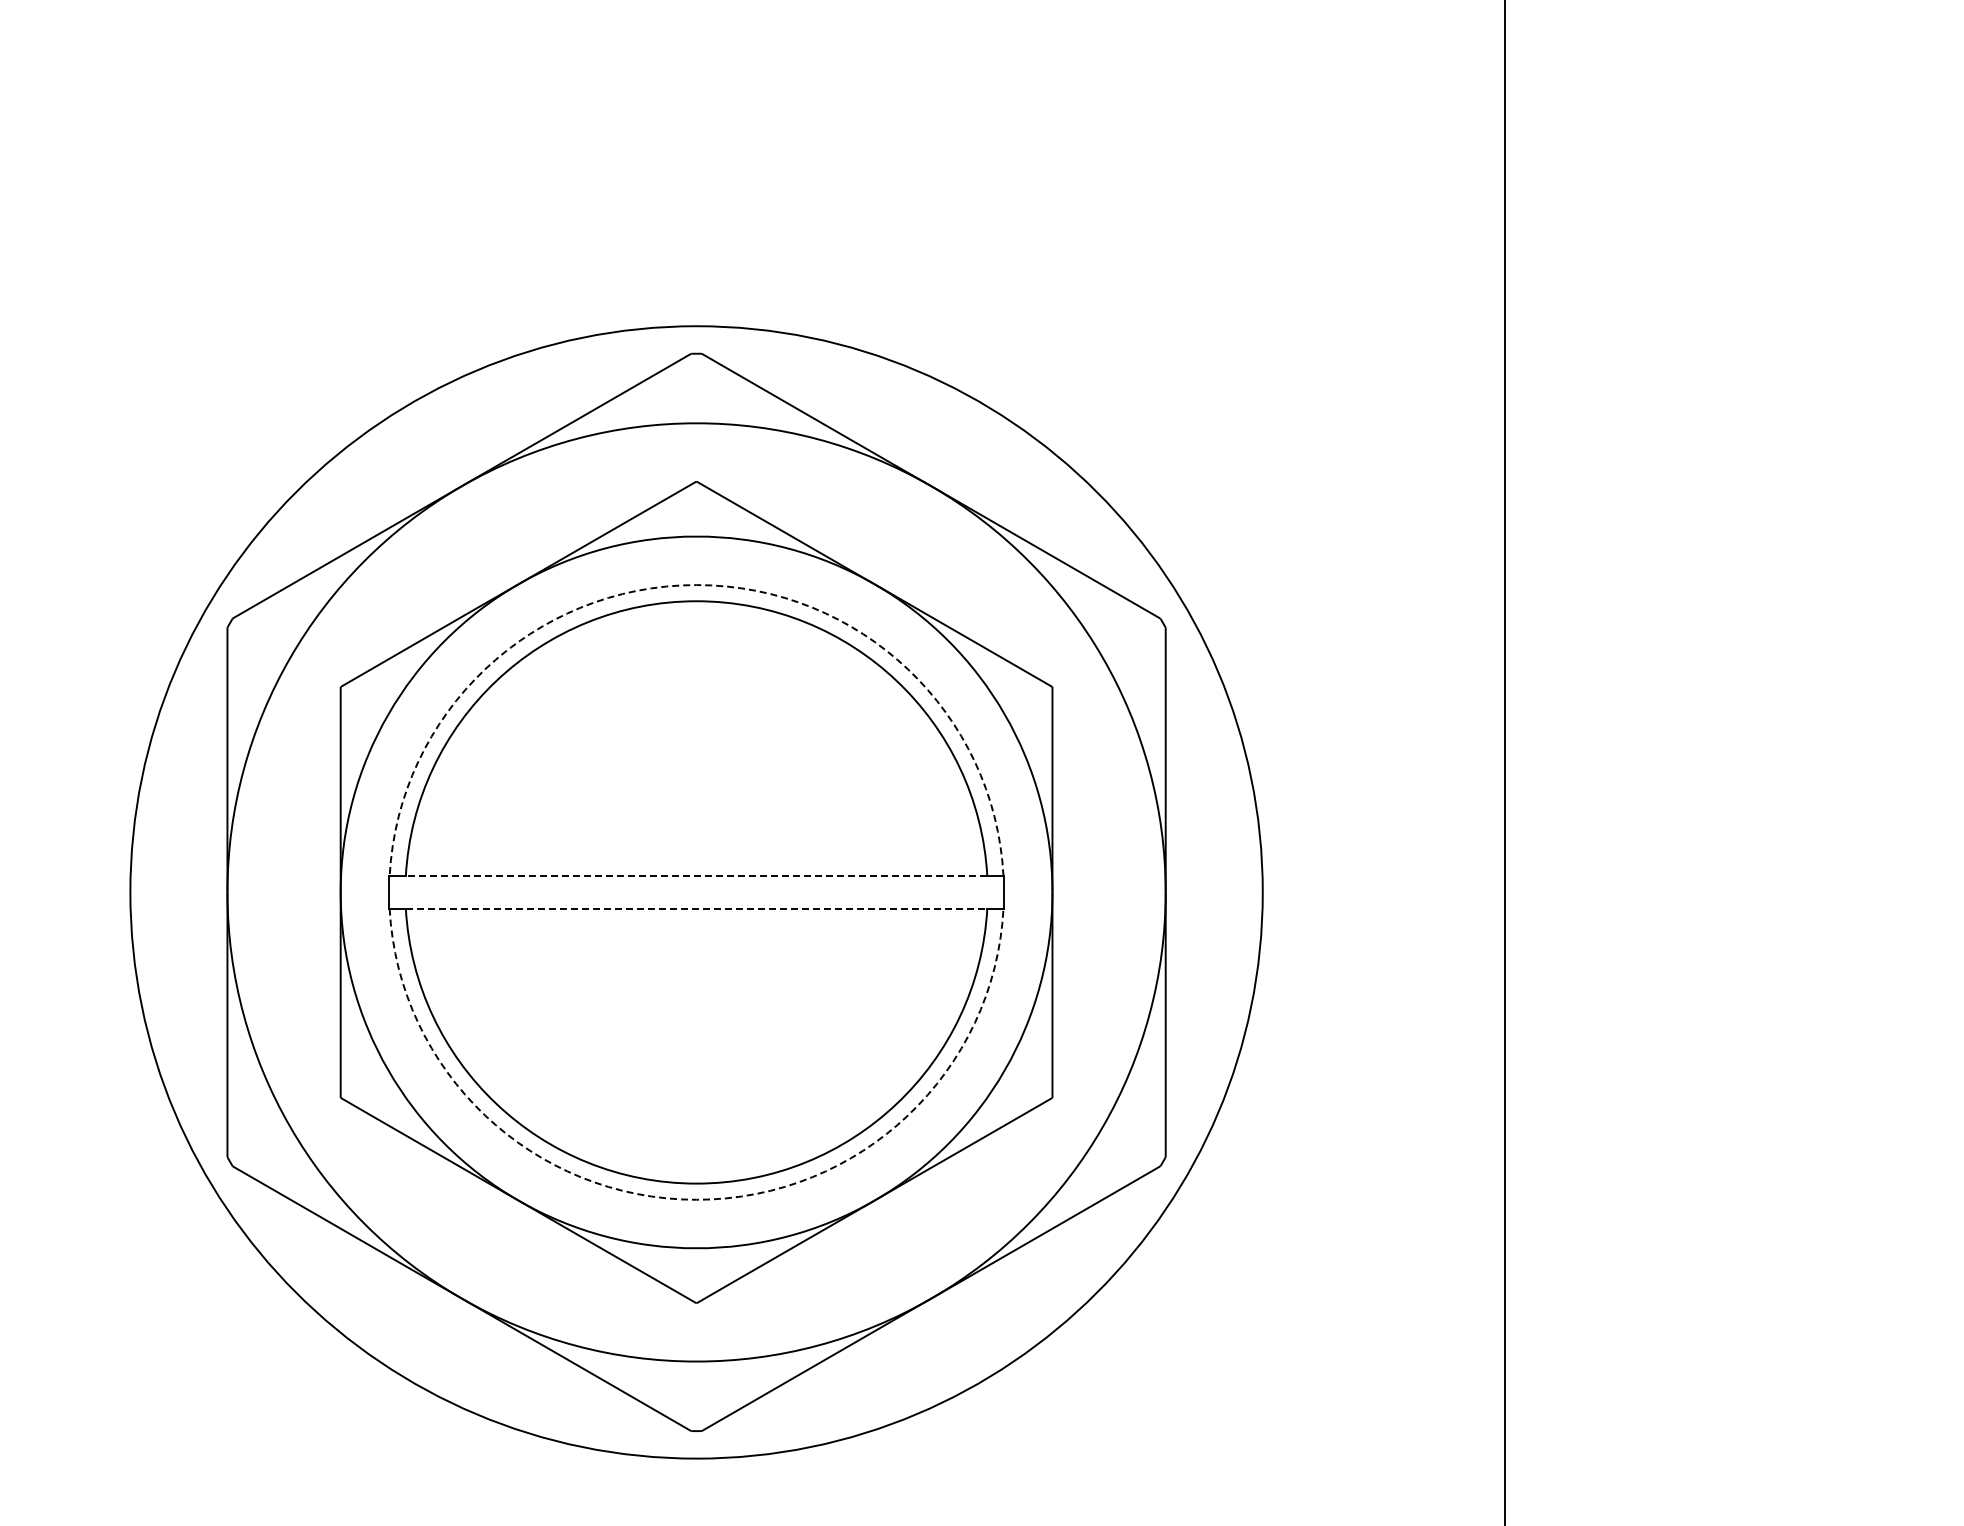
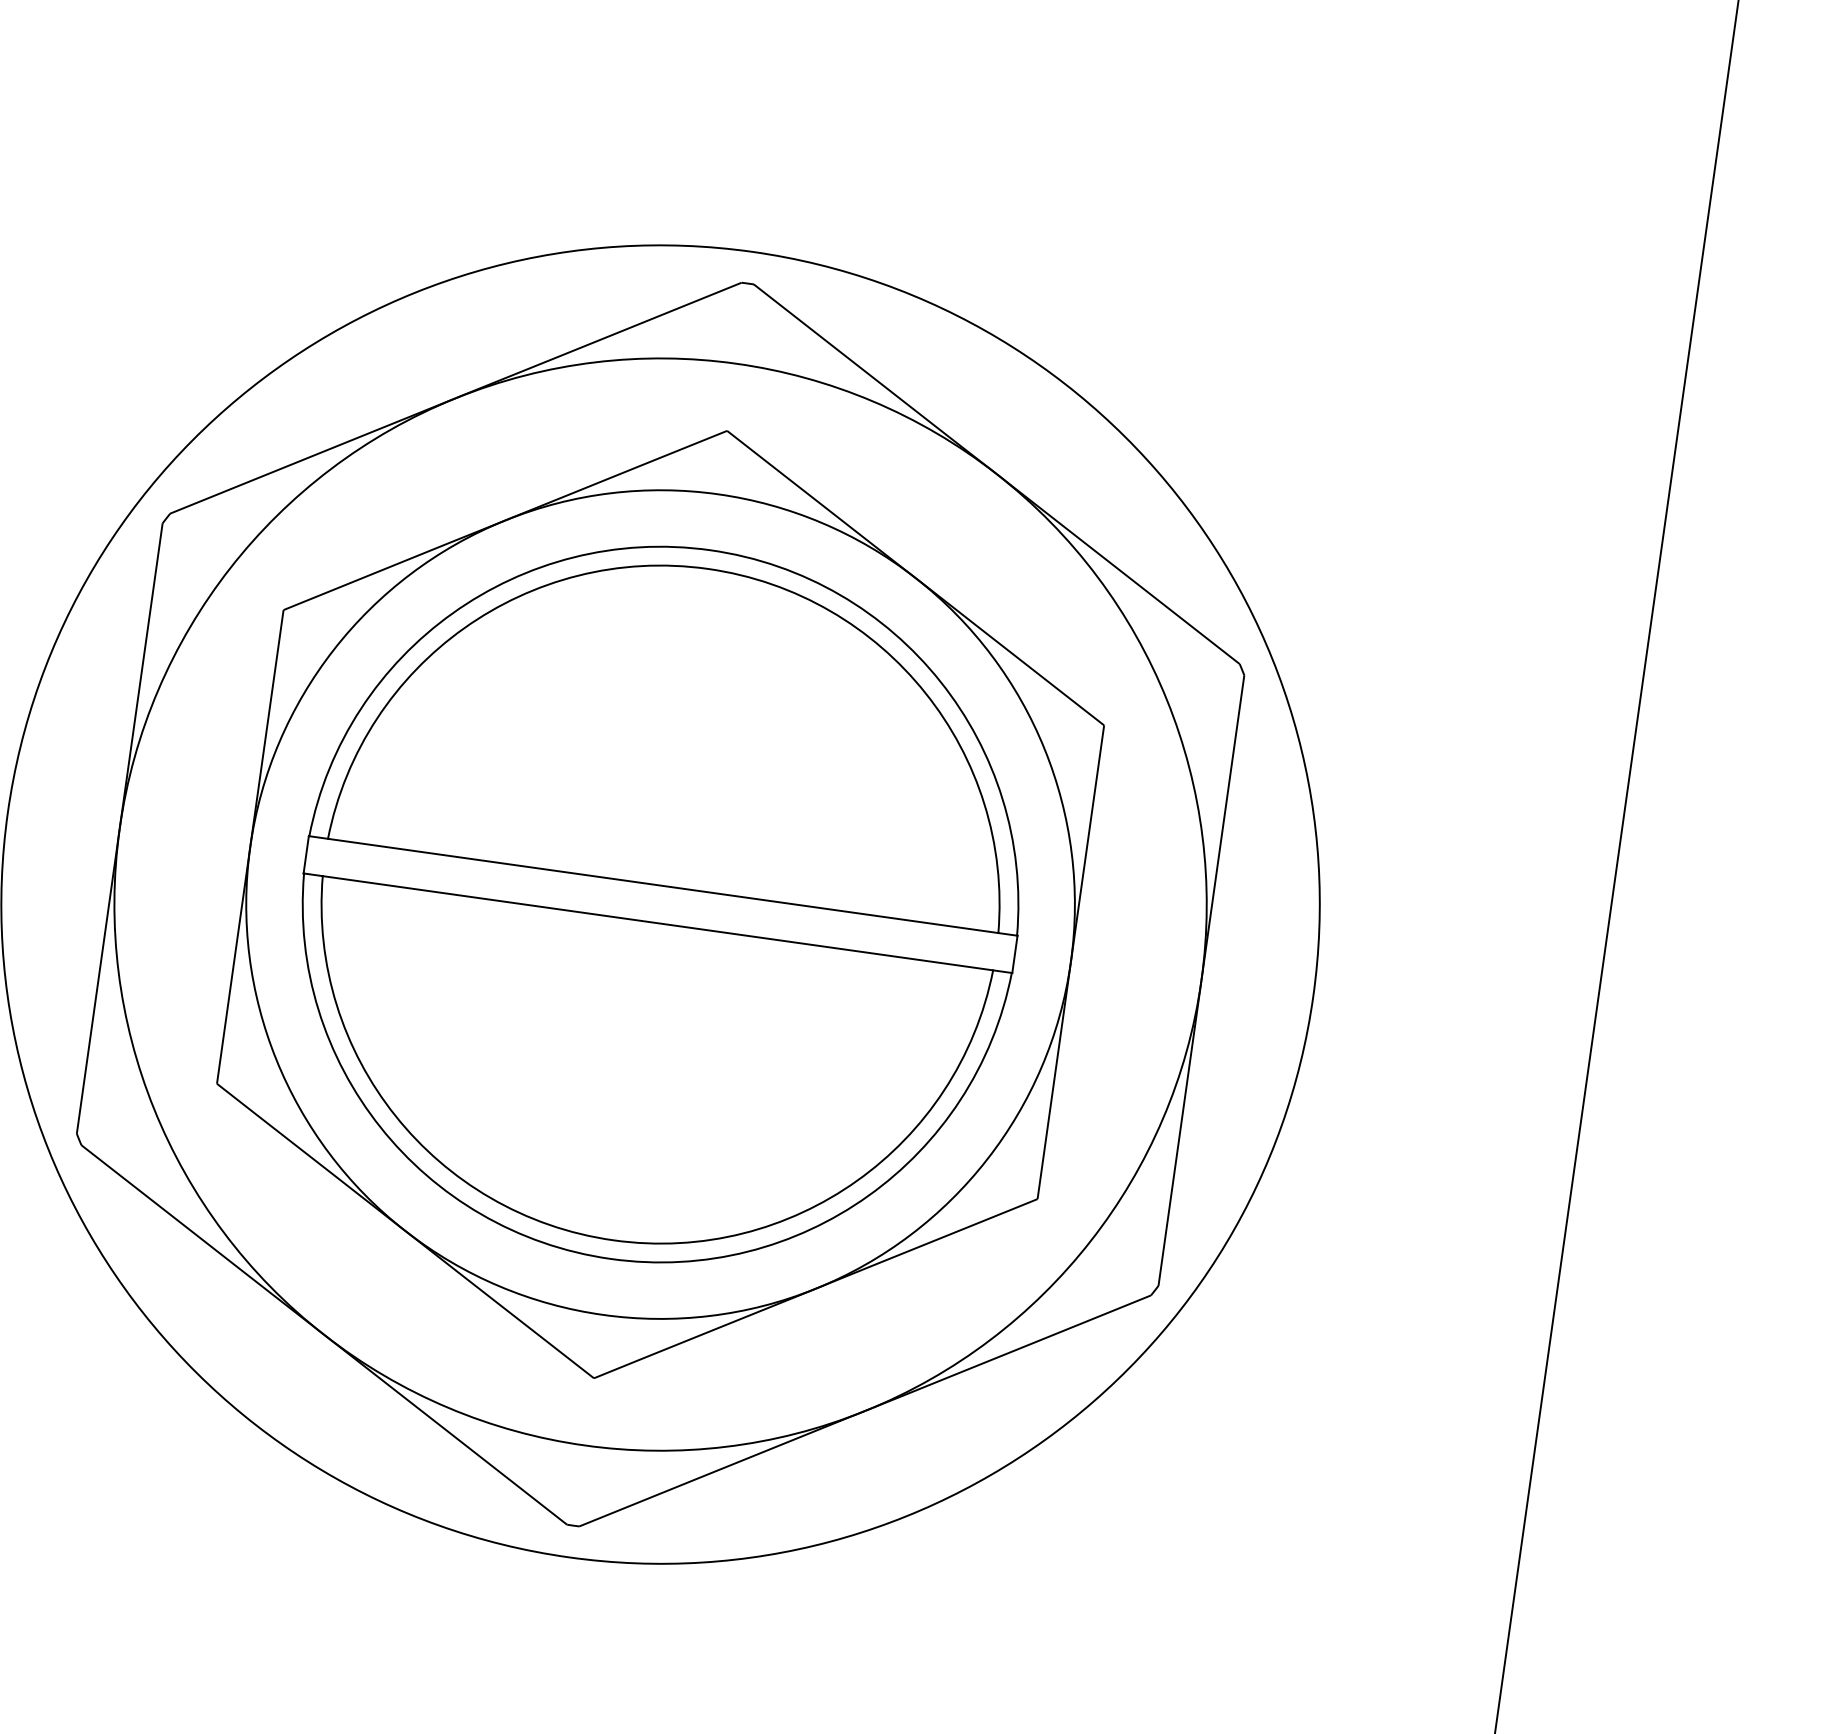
arc: (696, 585) -> (710, 550), dashed -> solid
line: (696, 876) -> (663, 886), dashed -> solid
line: (696, 908) -> (657, 923), dashed -> solid
arc: (696, 1199) -> (610, 1258), dashed -> solid

